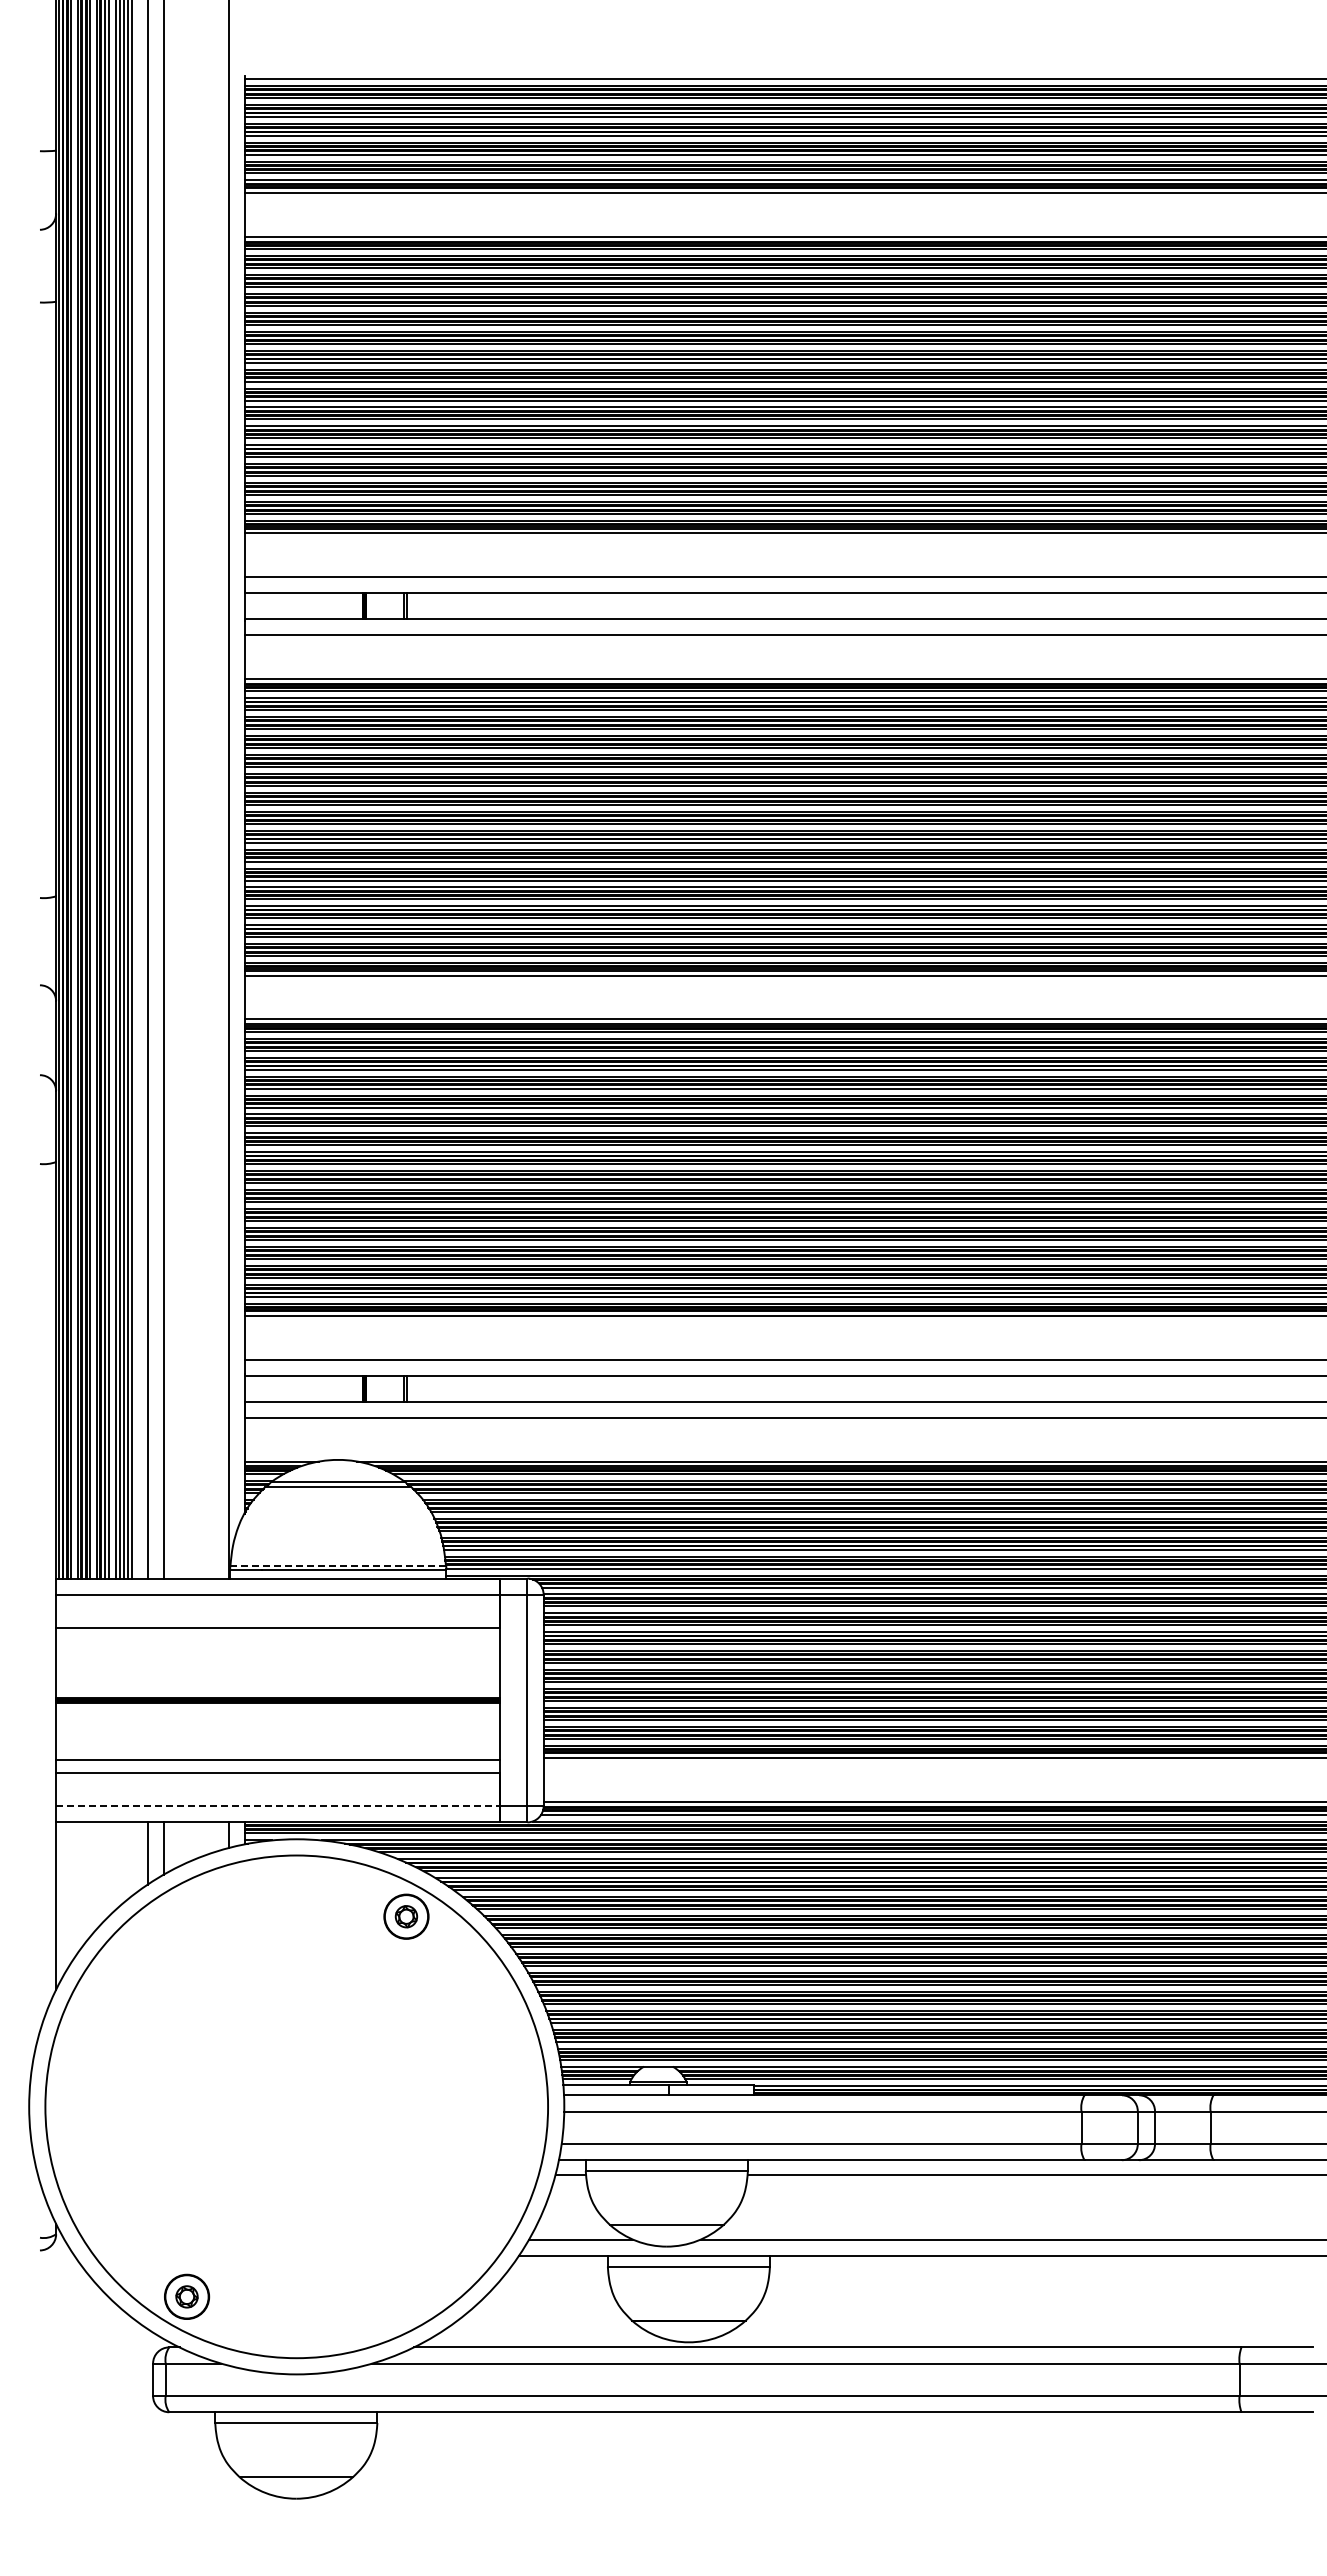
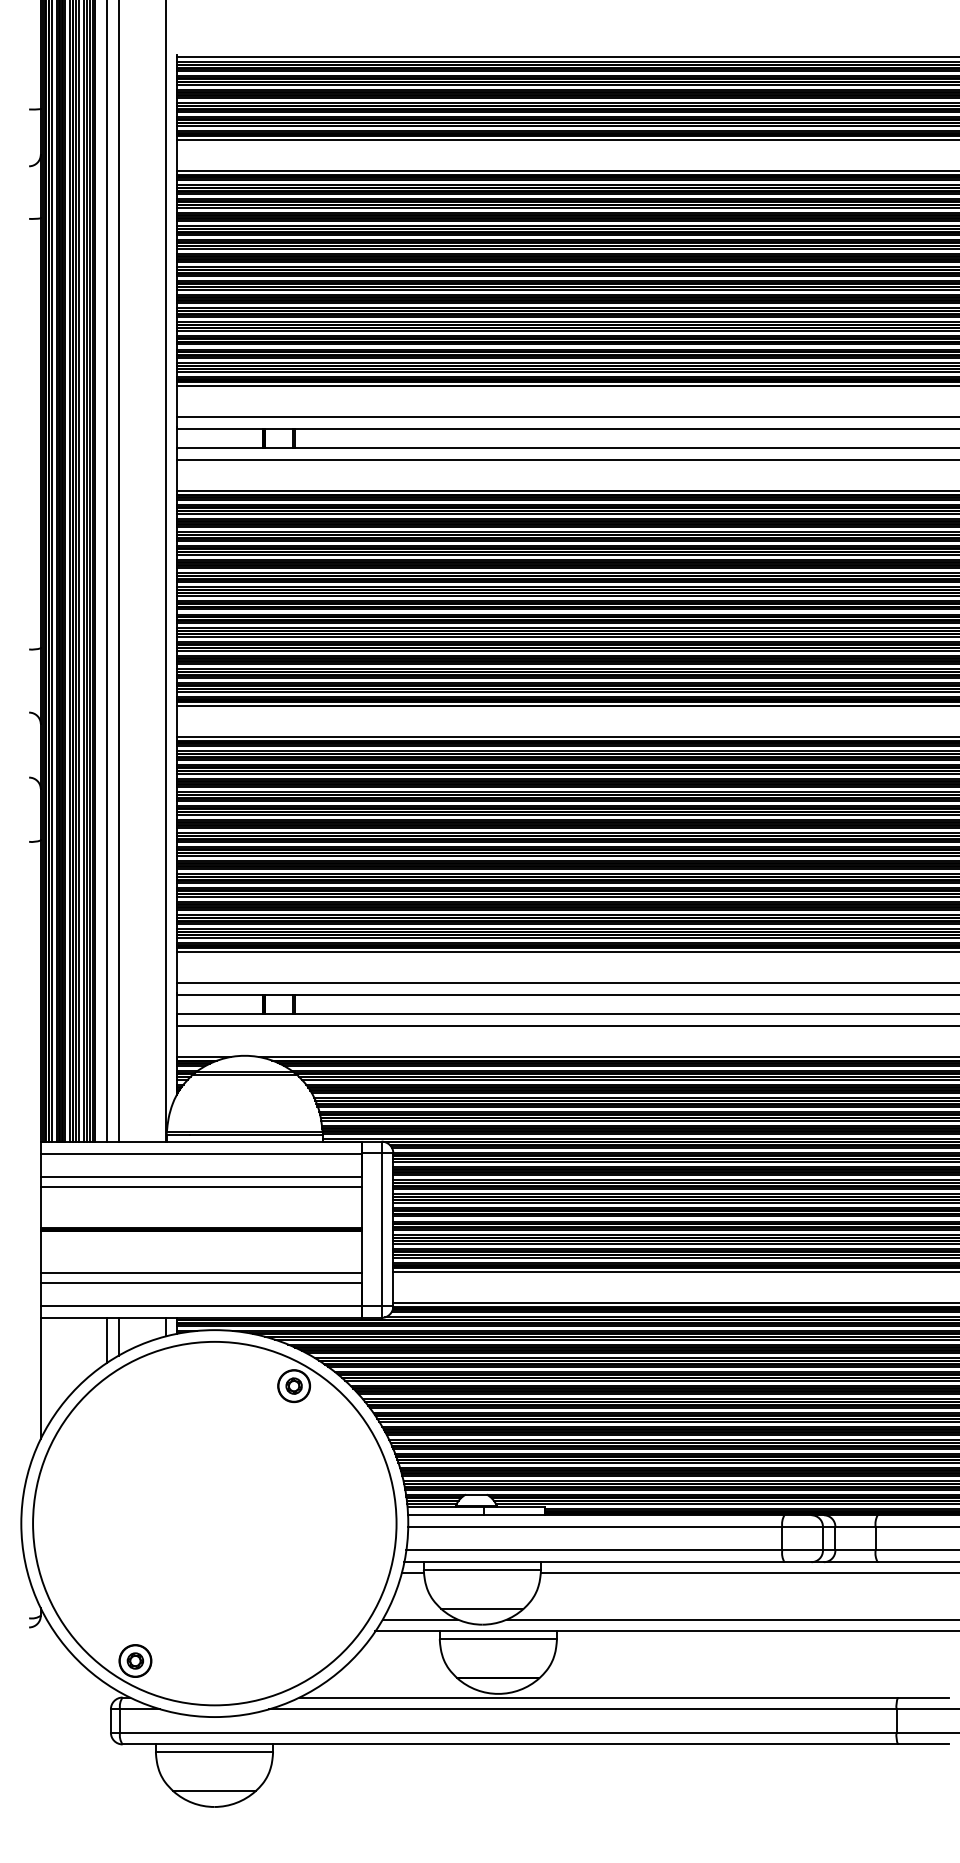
line: (338, 1565) -> (244, 1132), dashed -> solid
line: (278, 1640) -> (201, 1186), added
line: (278, 1805) -> (201, 1305), dashed -> solid

